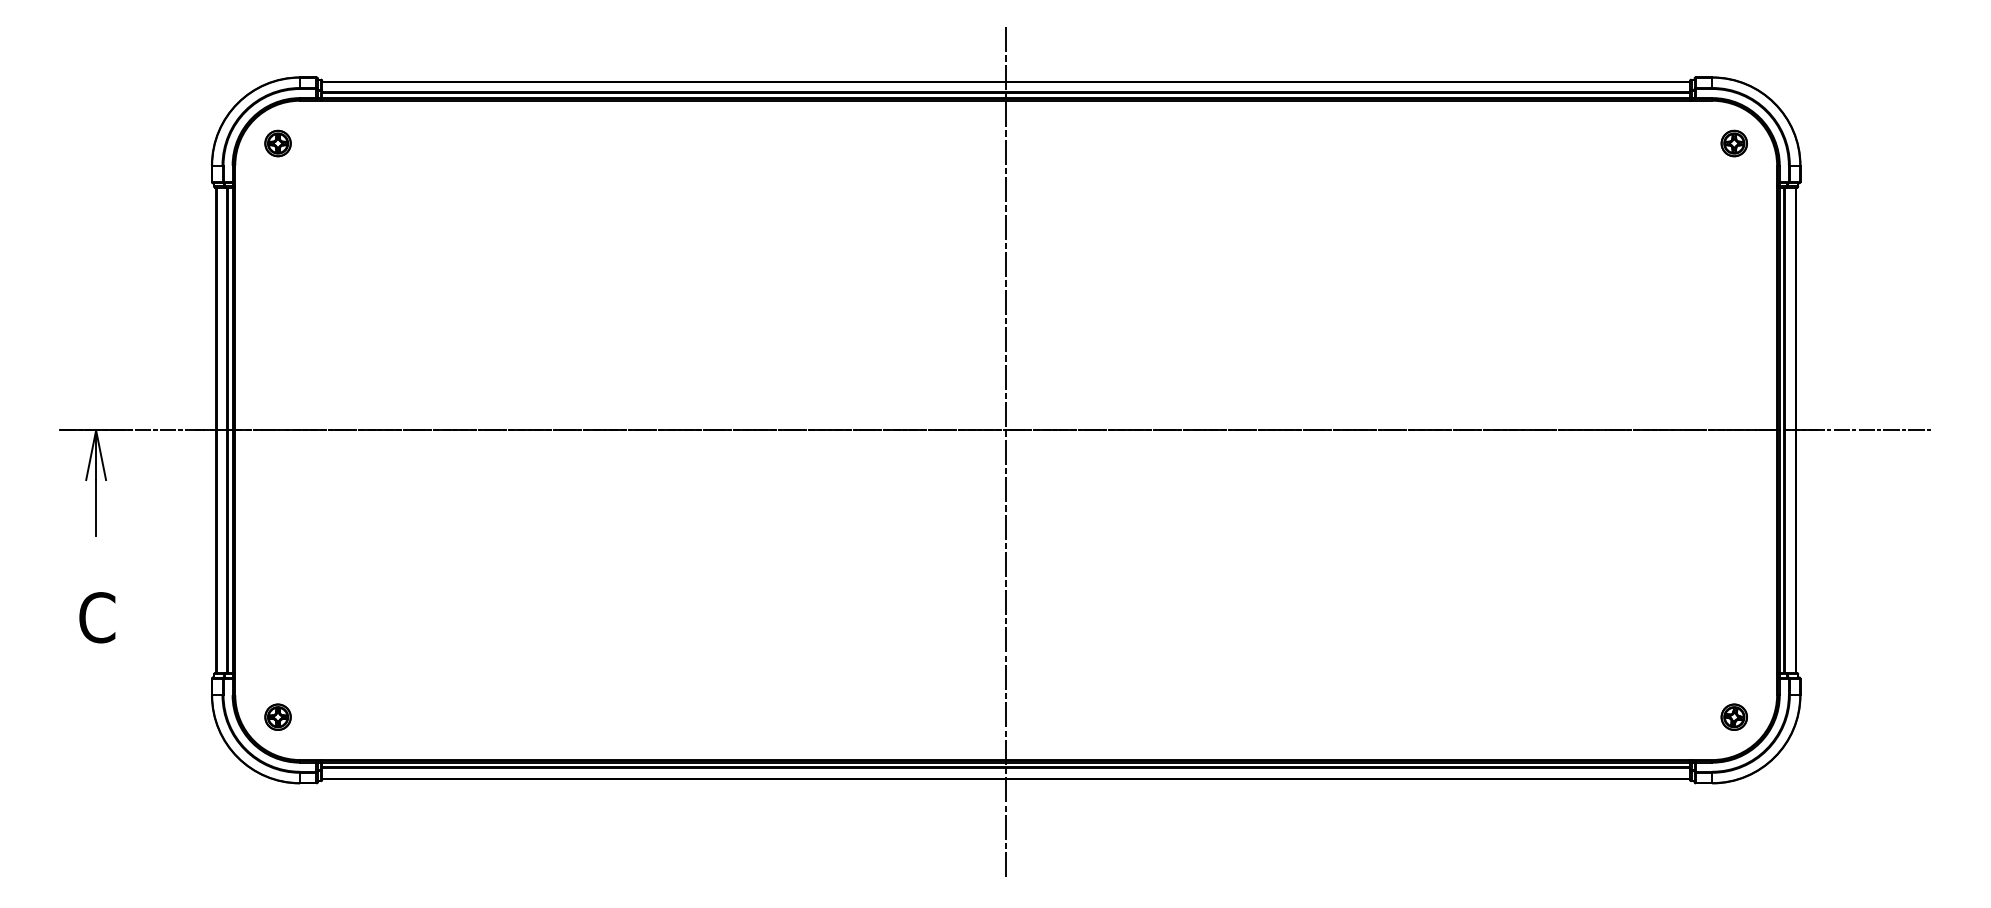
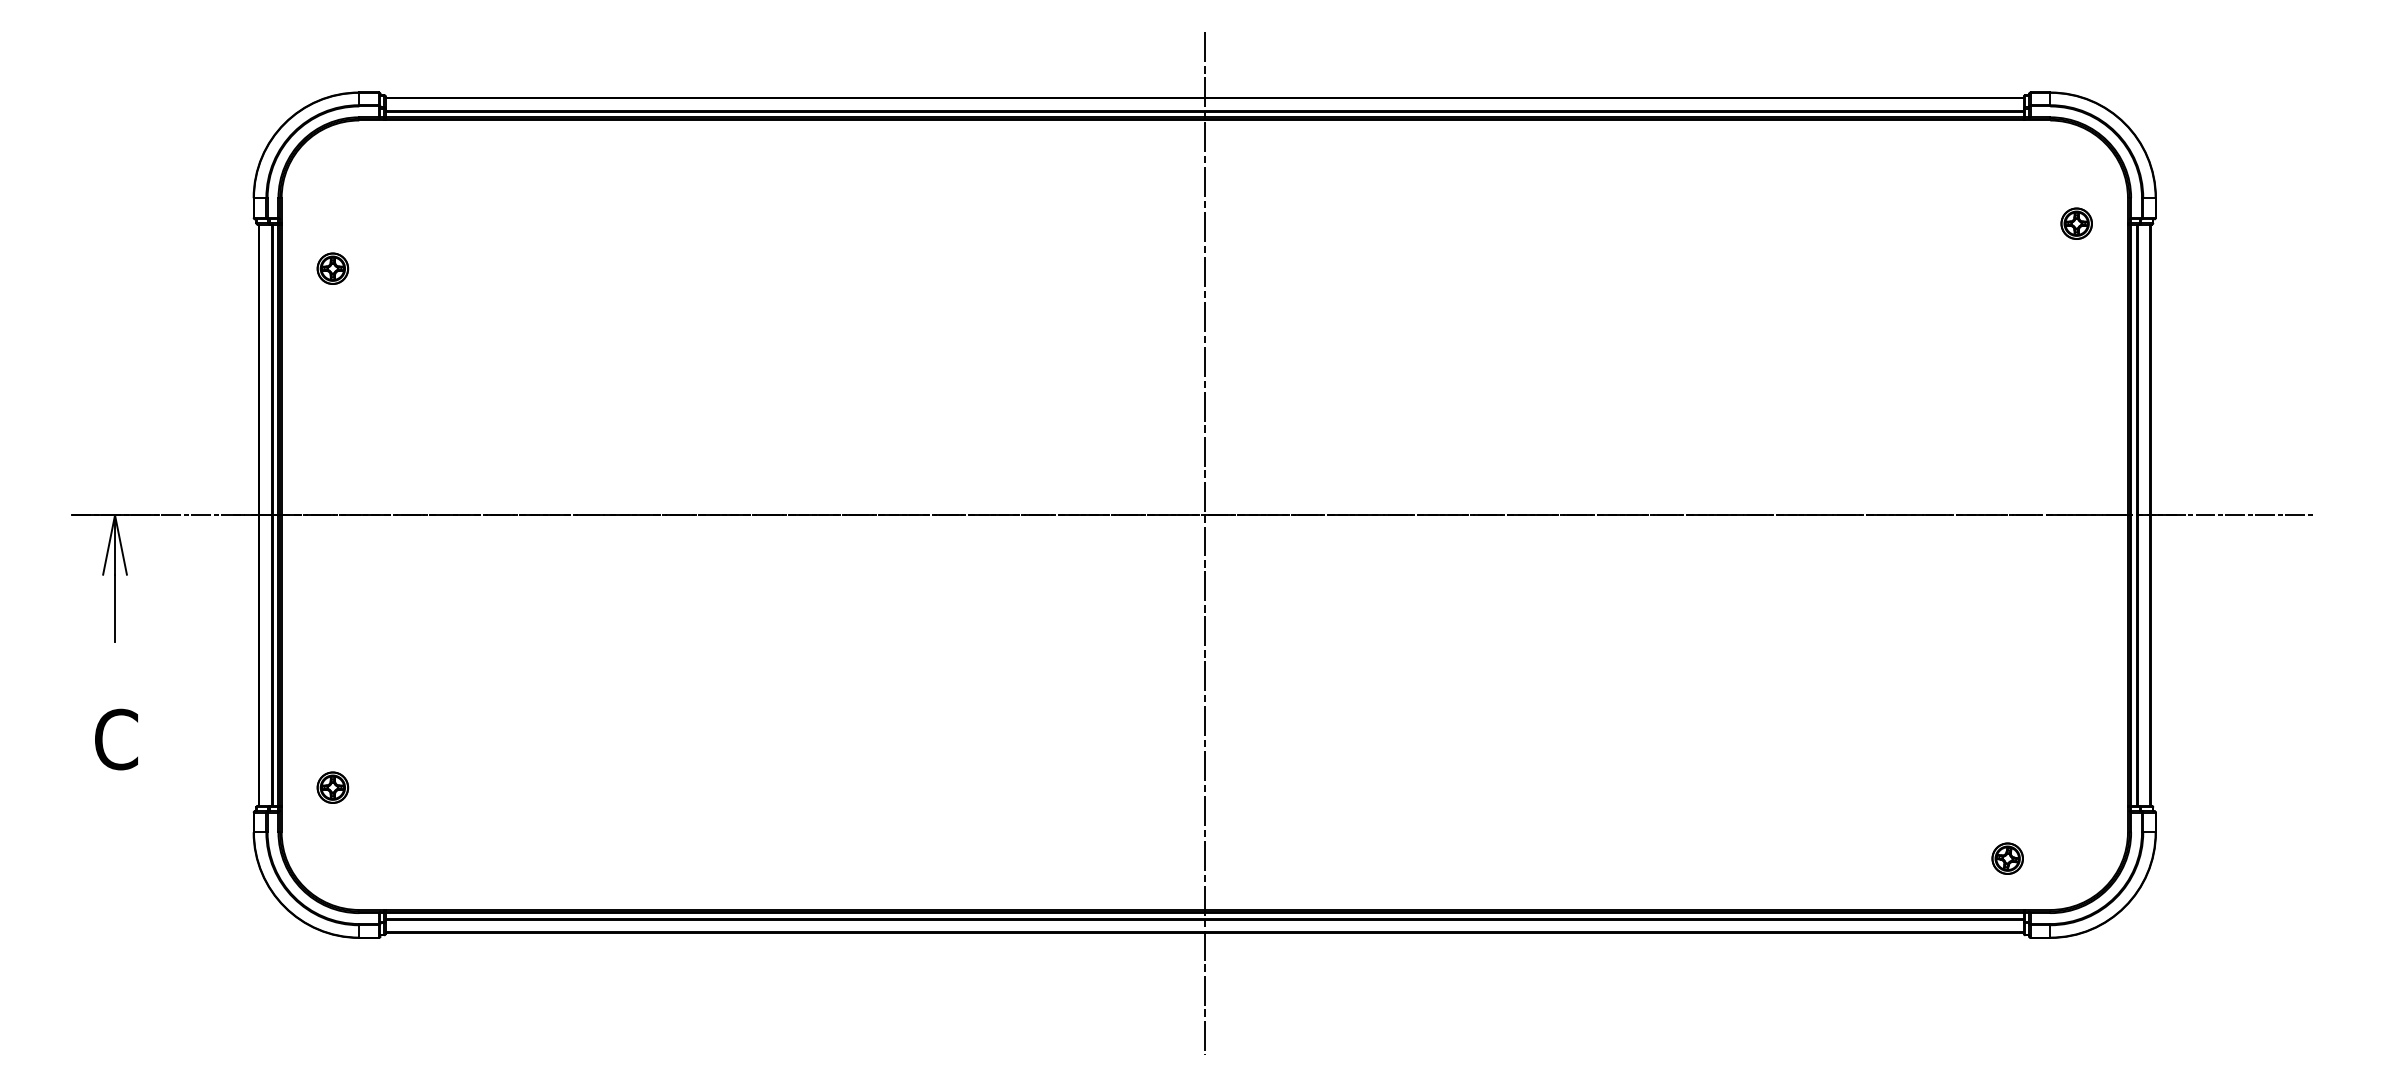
part: (277, 143) -> (332, 268), moved
part: (1734, 143) -> (2076, 223), moved
part: (277, 717) -> (332, 787), moved
part: (1734, 717) -> (2007, 858), moved

